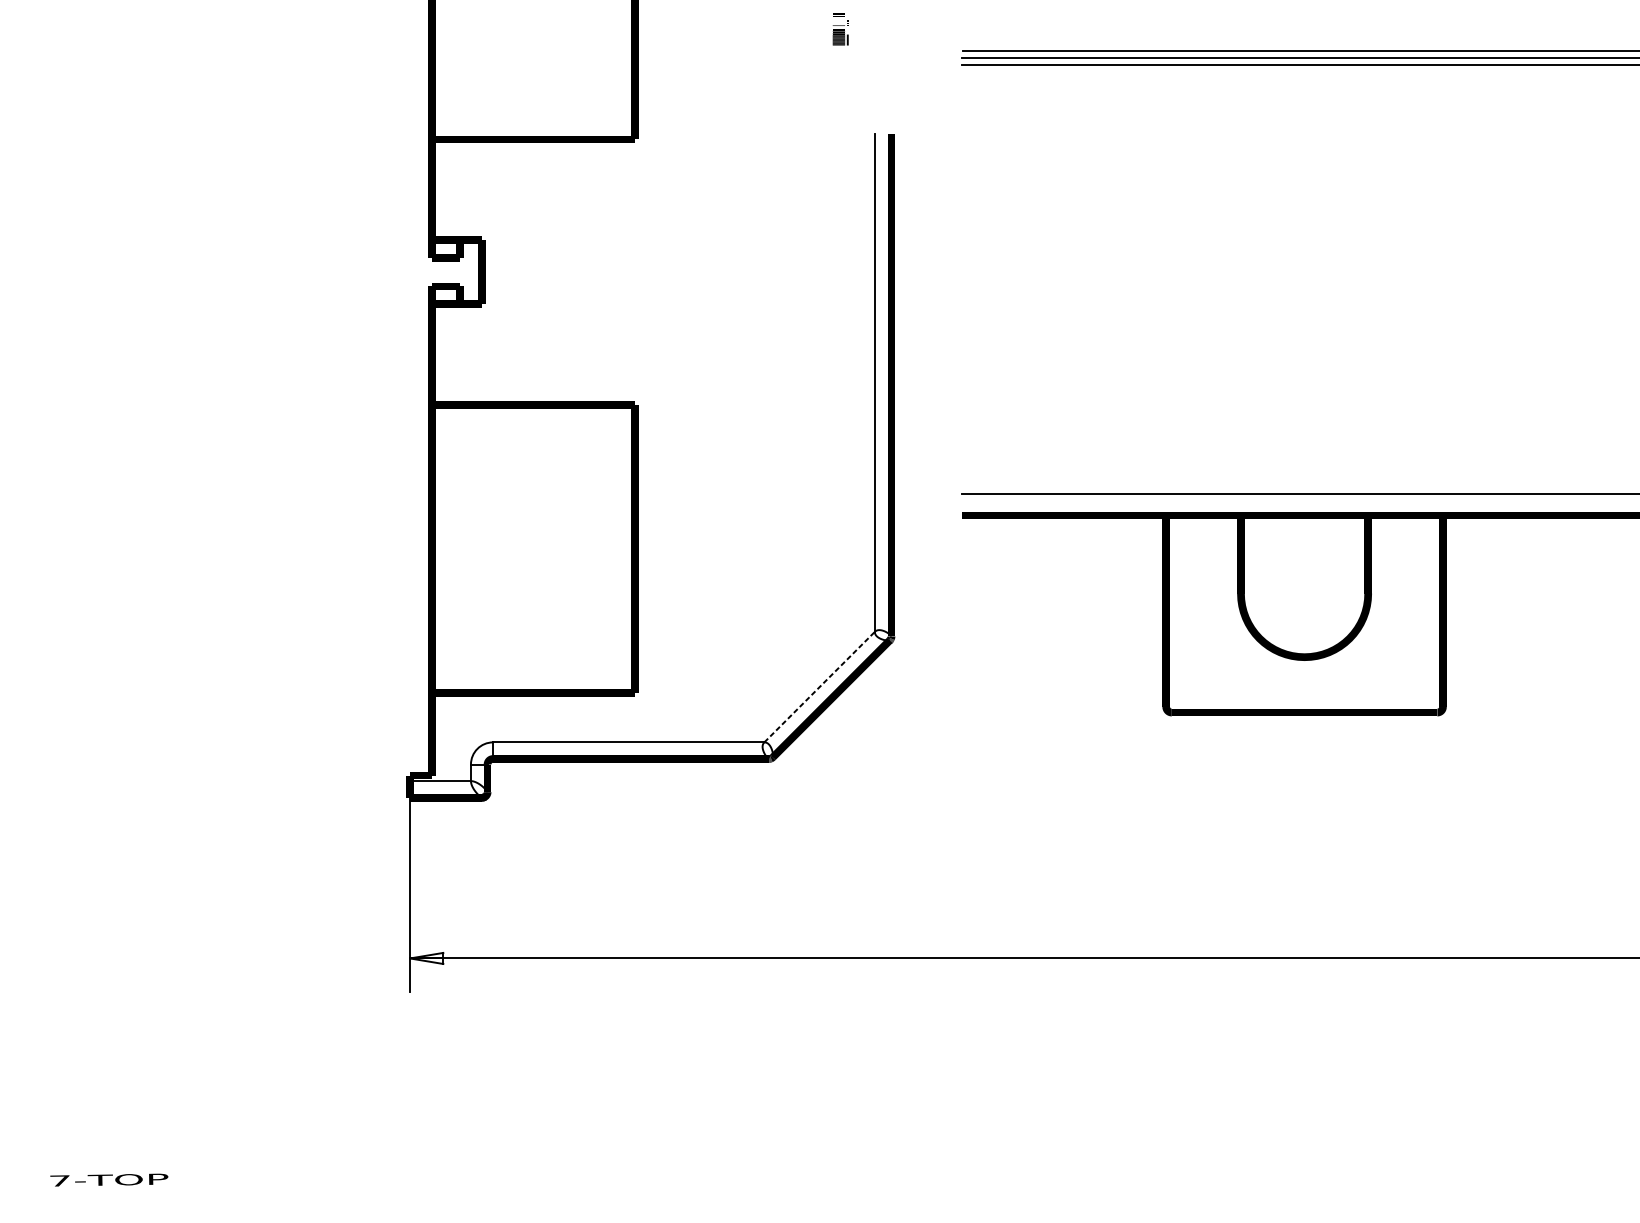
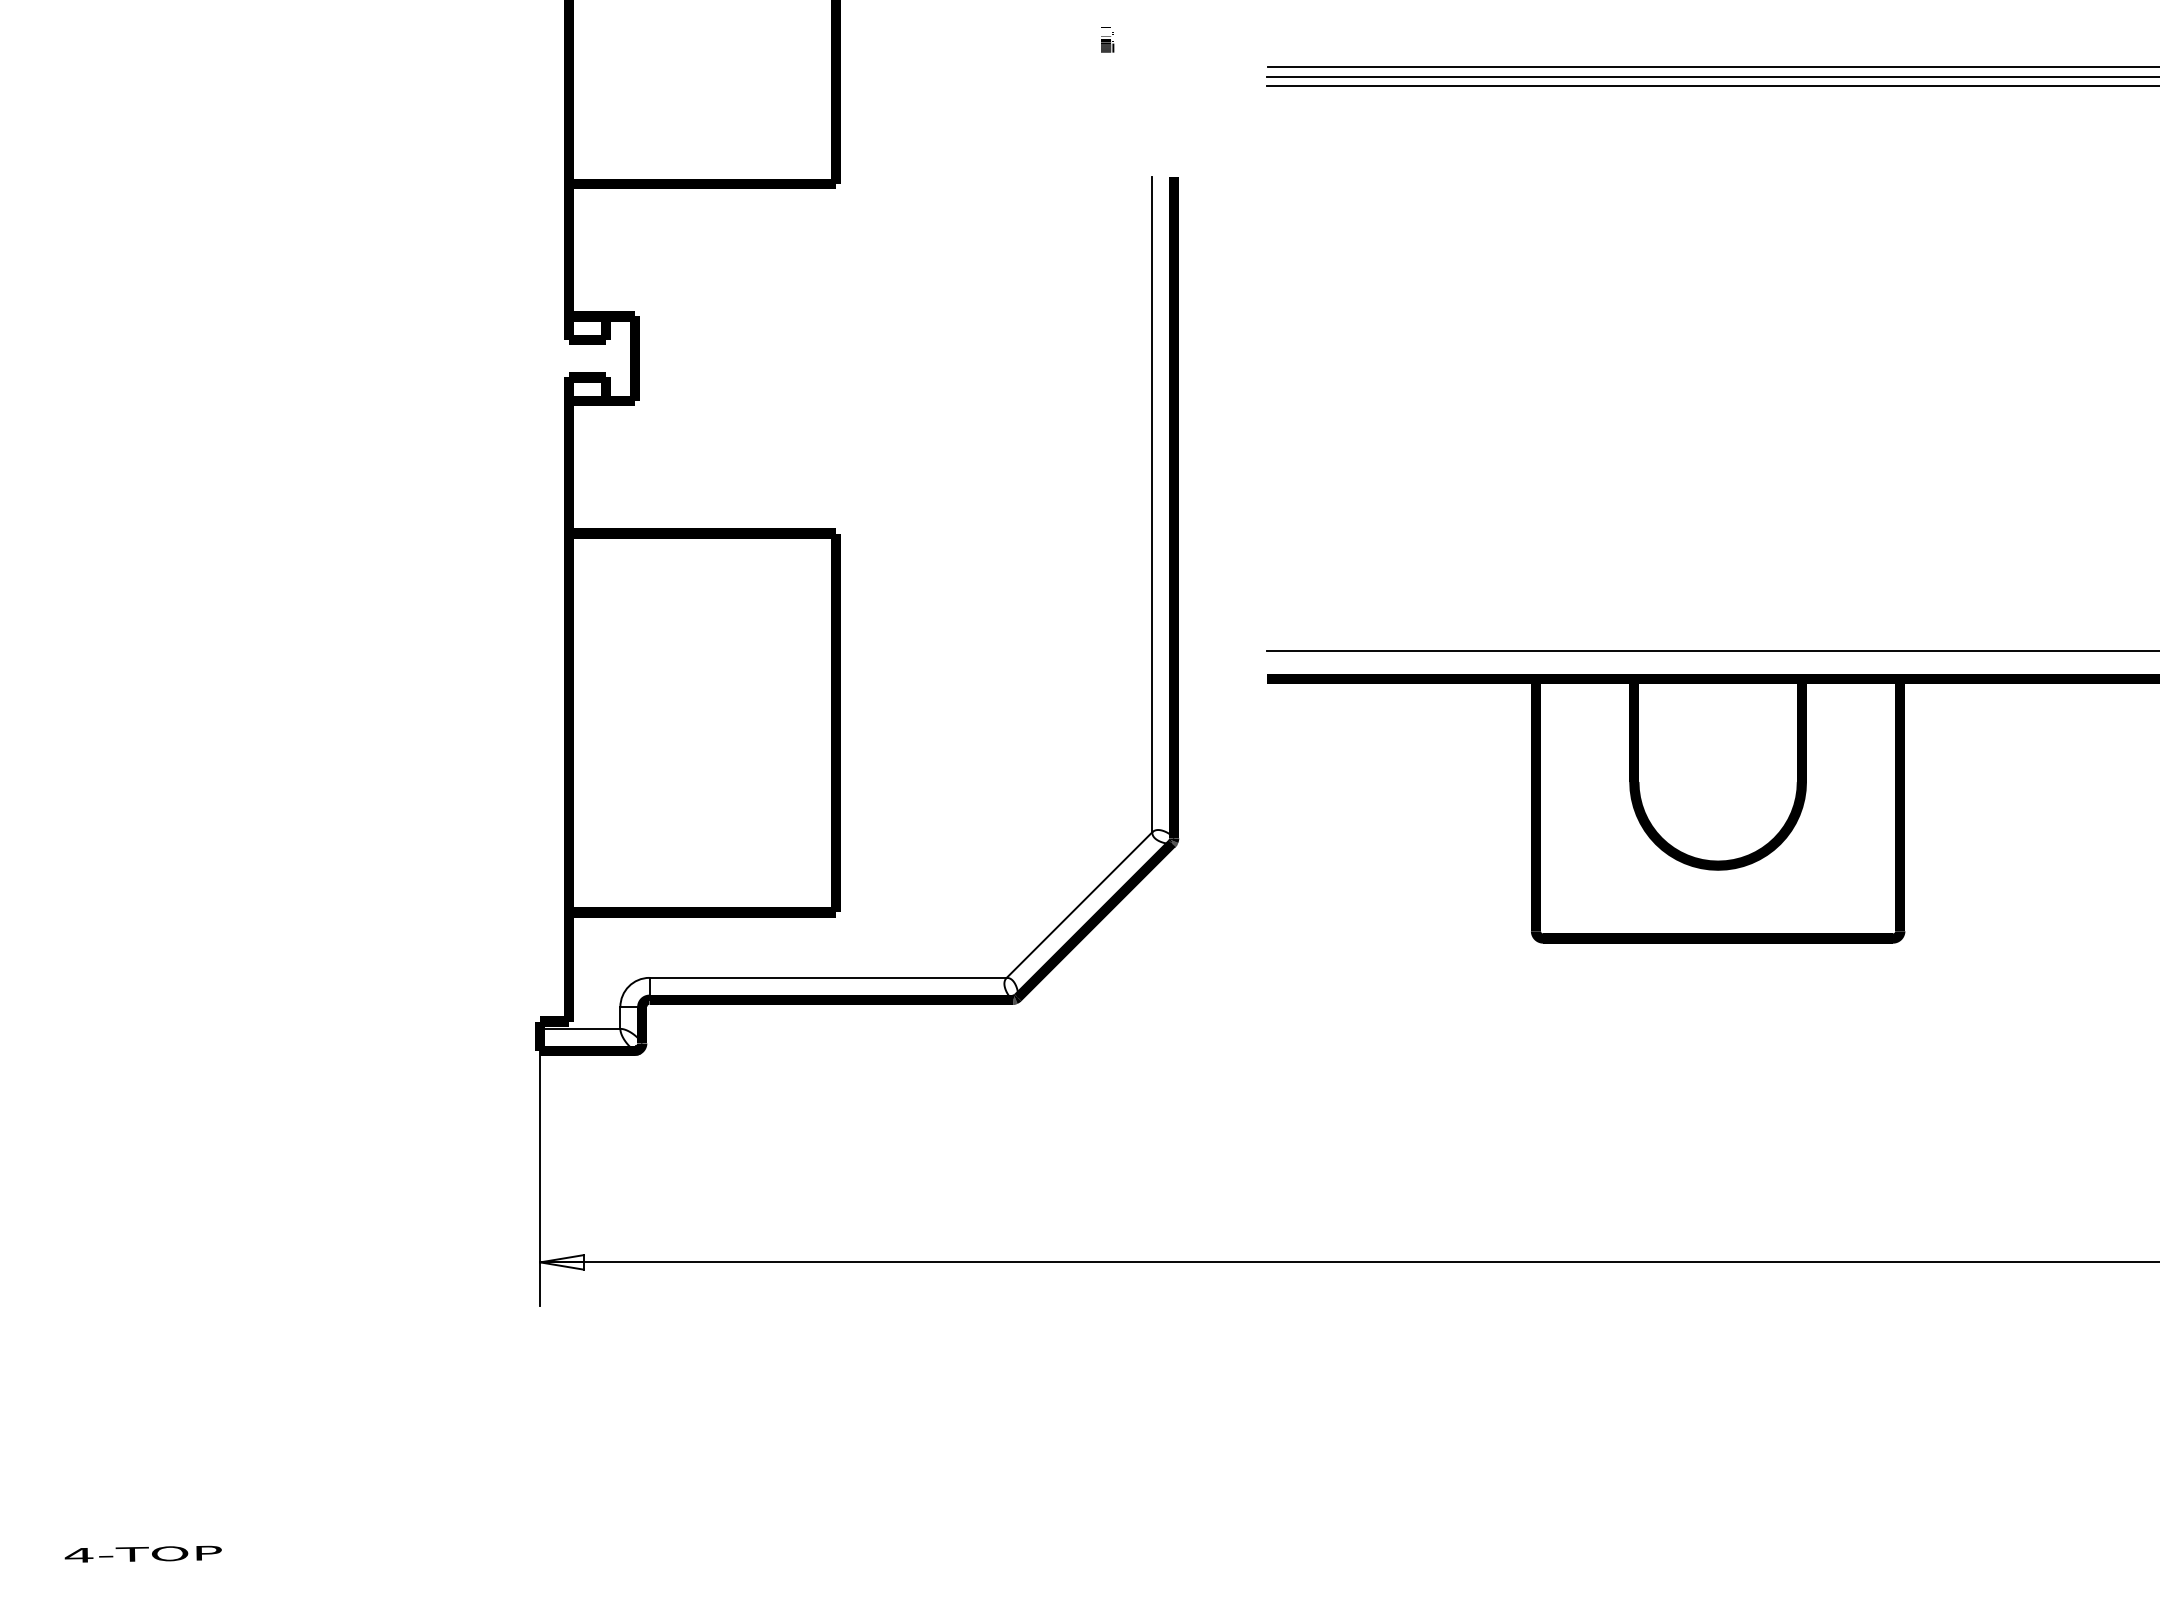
part: (840, 29) -> (1107, 39), size x0.62
line: (819, 687) -> (1079, 905), dashed -> solid
text: (59, 1180) -> (78, 1554), 7-TOP -> 4-TOP

